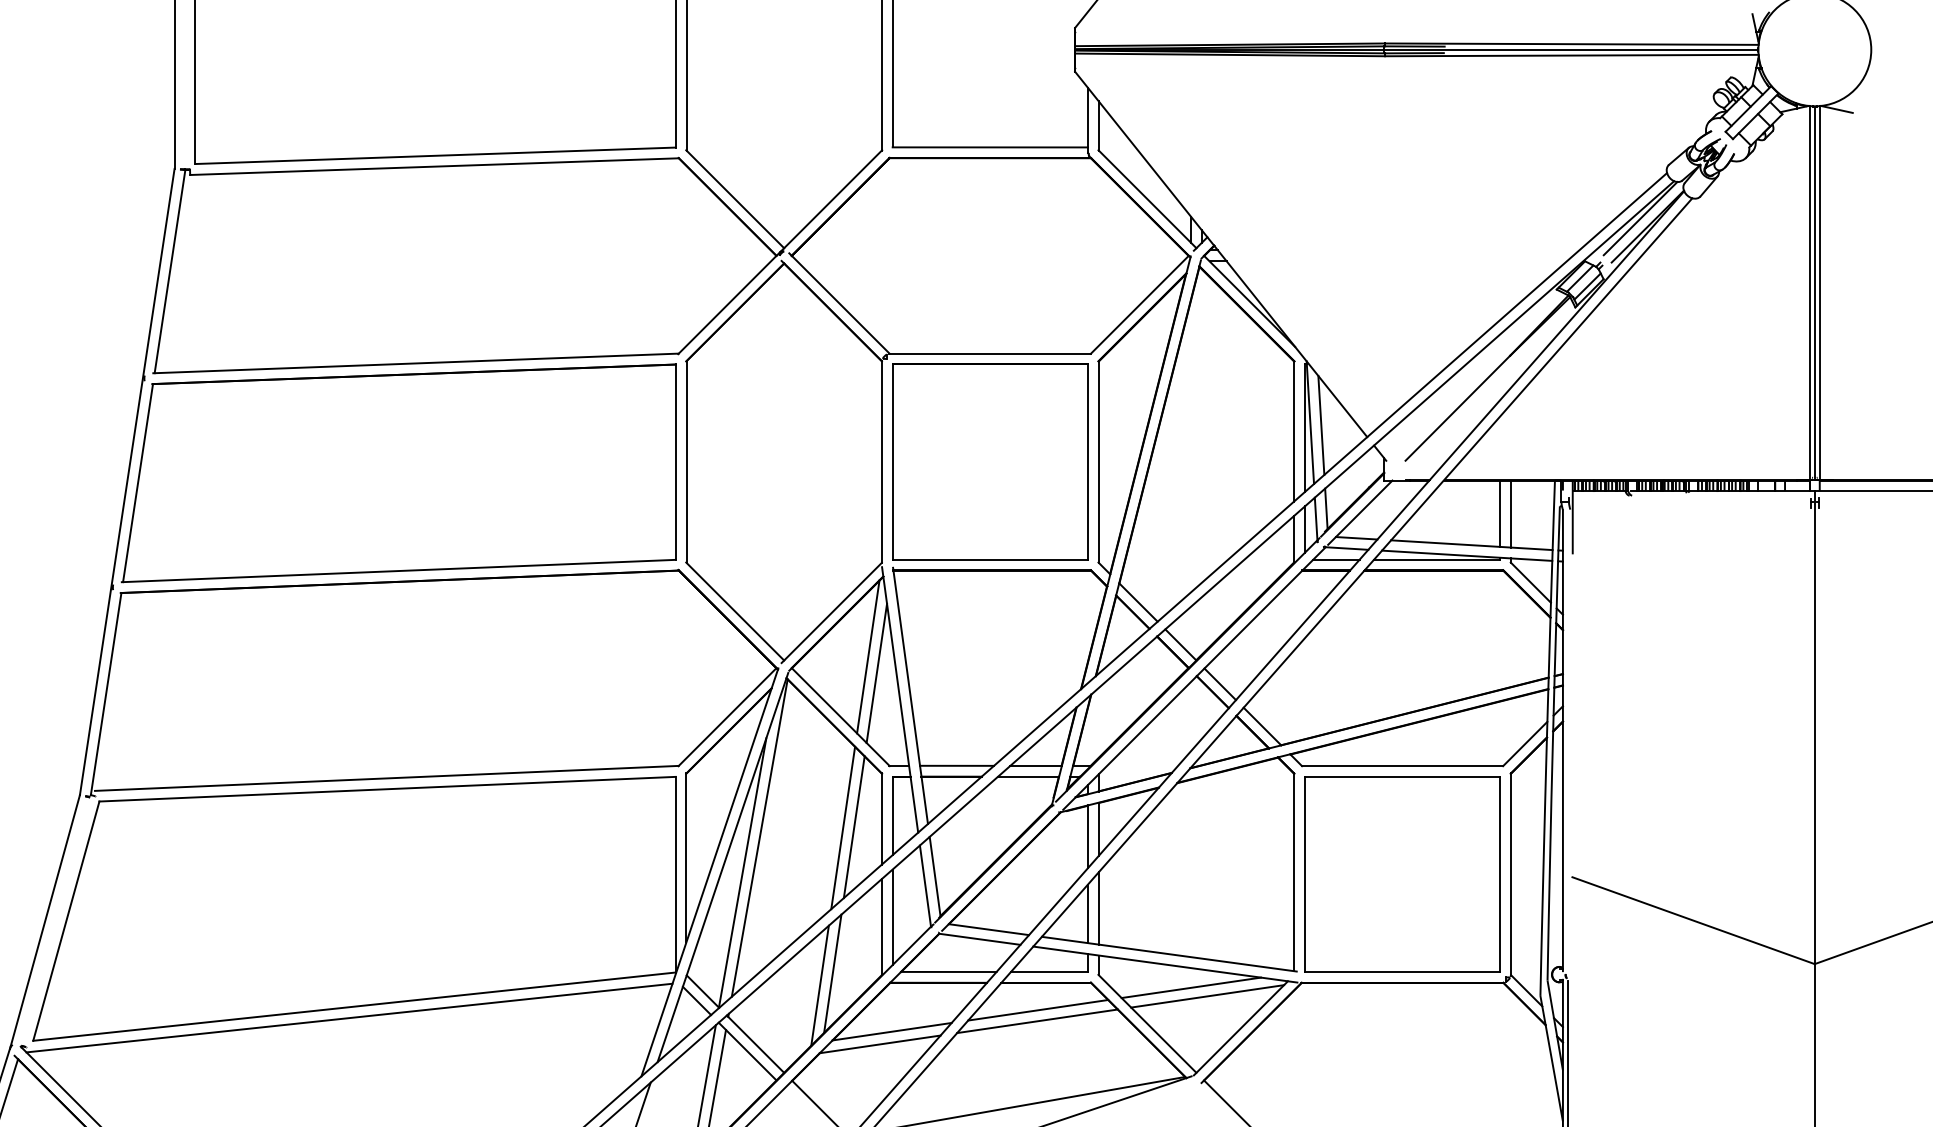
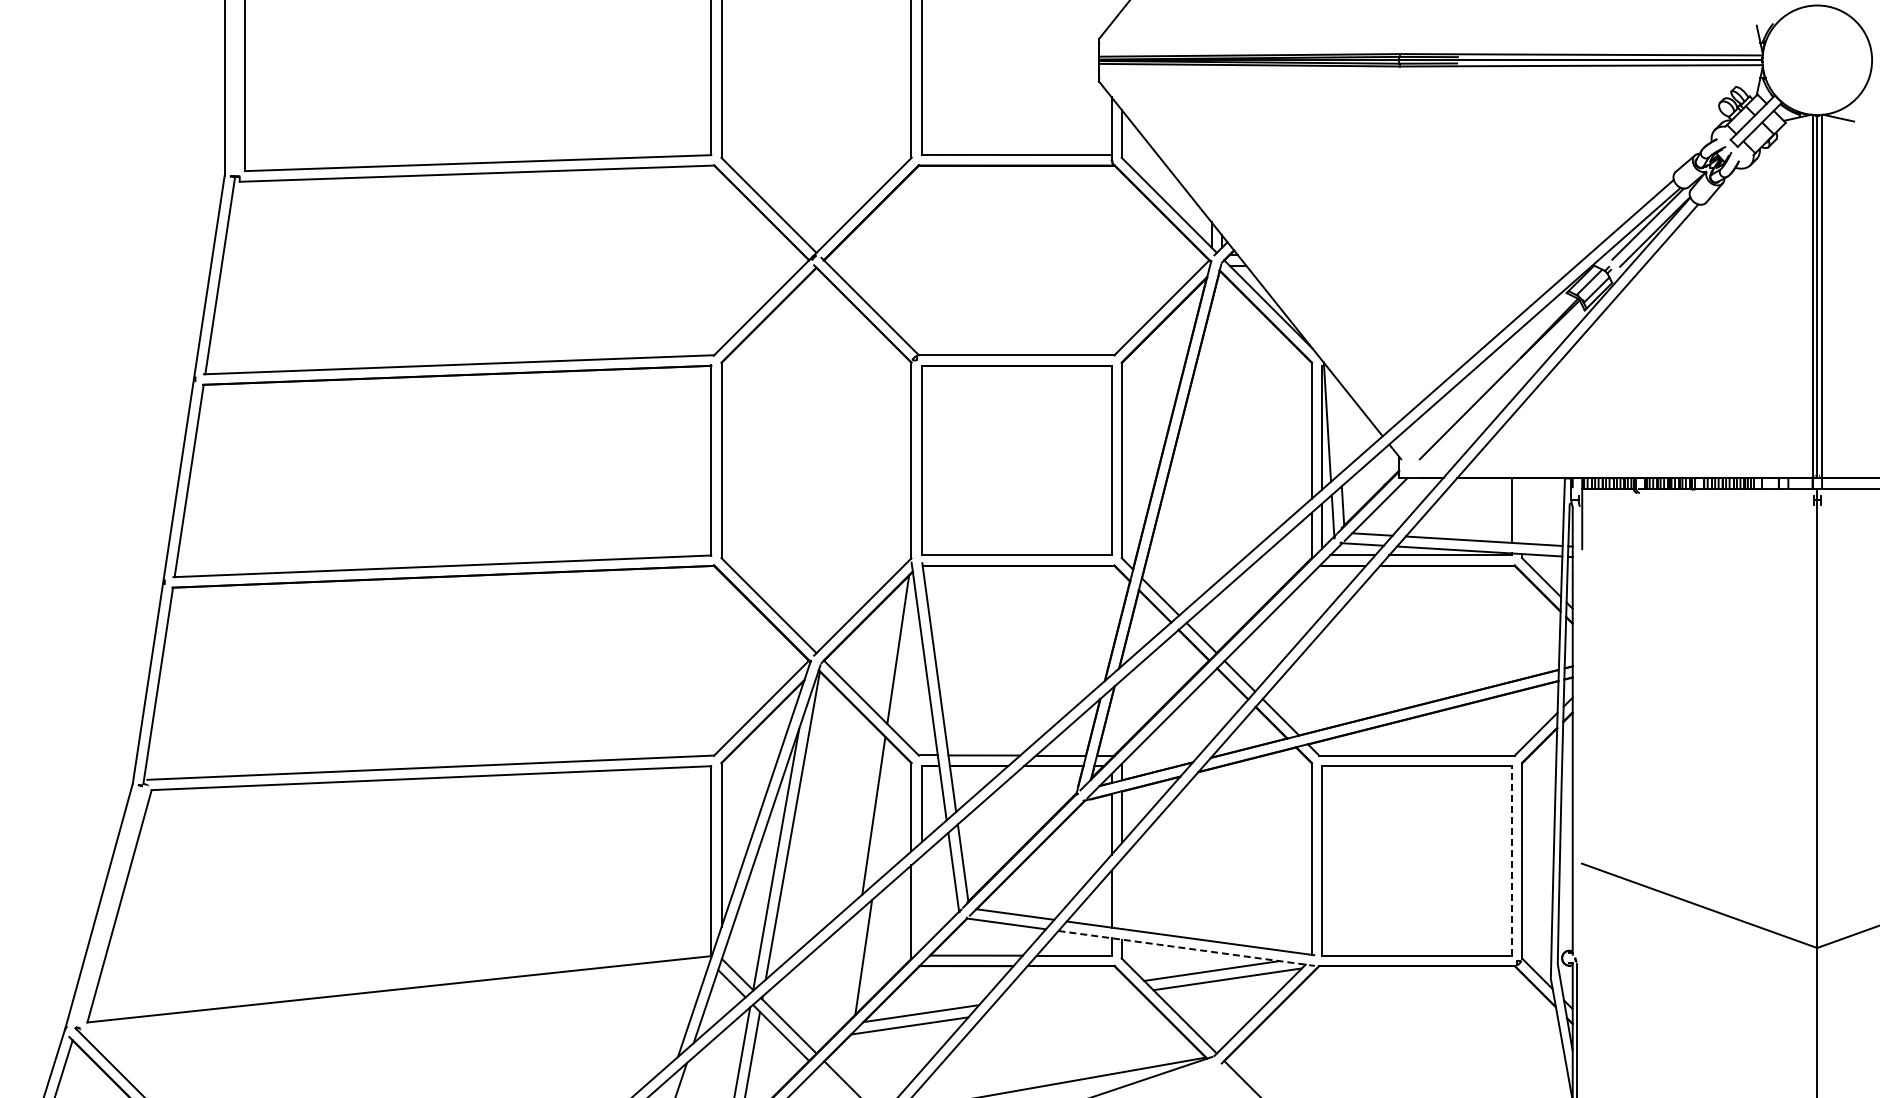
line: (1321, 424) -> (1338, 424), removed
line: (1511, 513) -> (1522, 510), removed
line: (876, 673) -> (906, 665), removed
line: (854, 826) -> (884, 814), removed
line: (1499, 873) -> (1511, 860), solid -> dashed
line: (1099, 907) -> (1122, 893), removed
line: (892, 917) -> (921, 902), removed
line: (1166, 964) -> (1187, 948), solid -> dashed
line: (819, 985) -> (850, 968), removed
line: (1038, 1009) -> (1063, 992), removed
line: (349, 1018) -> (394, 1000), removed
line: (1037, 1021) -> (1062, 1003), removed

